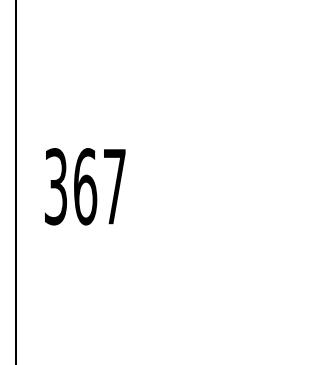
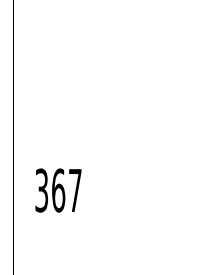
text: (85, 186) -> (58, 190), moved

